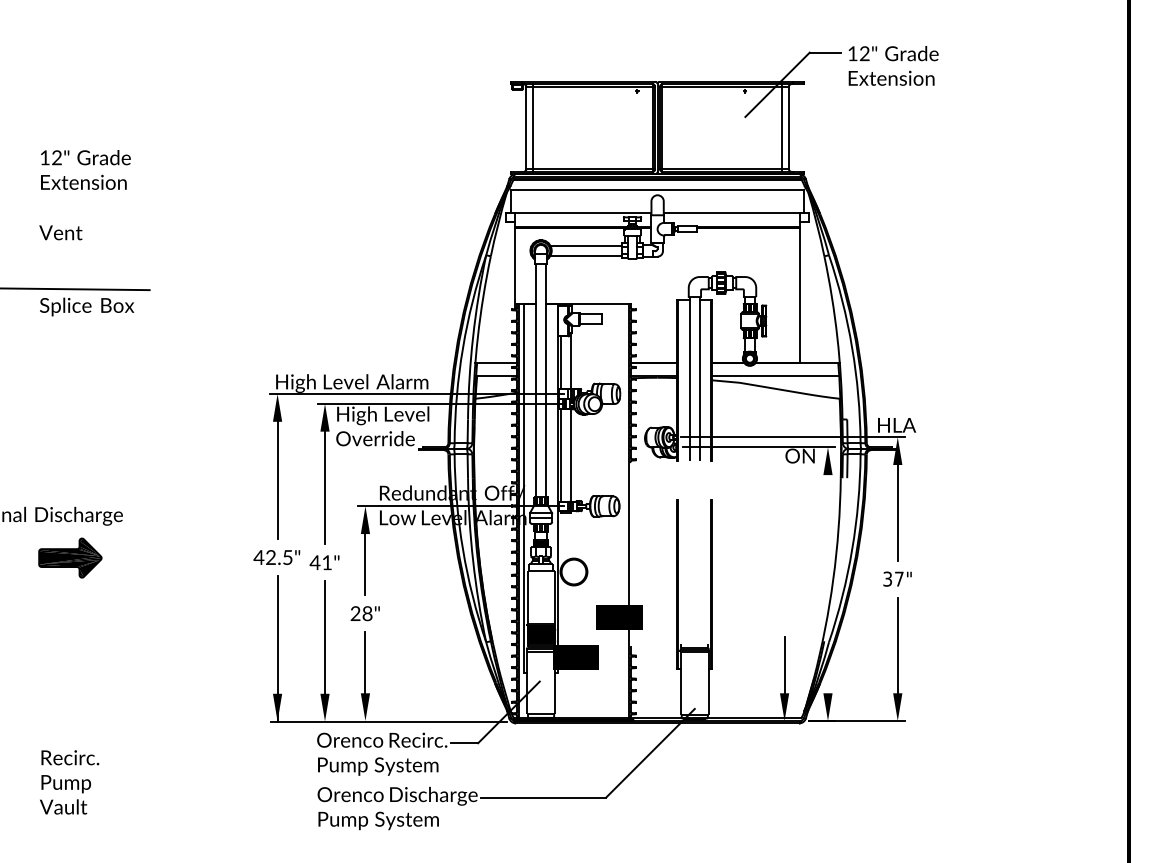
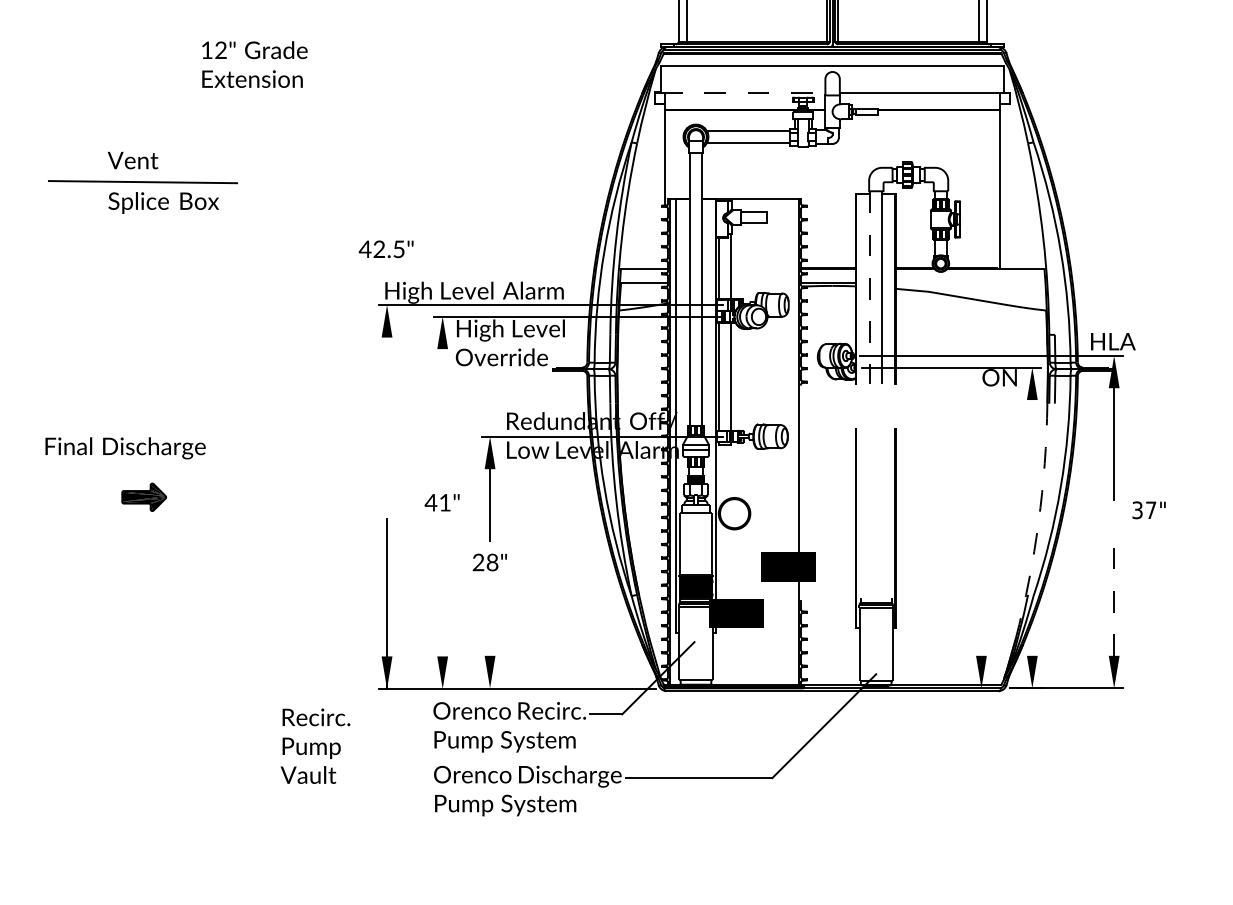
text: (85, 169) -> (254, 64), moved
line: (581, 212) -> (743, 92), solid -> dashed
text: (60, 232) -> (132, 160), moved
line: (775, 375) -> (970, 283), removed
line: (689, 379) -> (869, 287), solid -> dashed
line: (277, 479) -> (386, 405), removed
line: (325, 487) -> (443, 414), removed
part: (70, 557) -> (144, 496), size x0.6
text: (276, 557) -> (385, 249), moved
text: (897, 578) -> (1149, 509), moved
arc: (833, 579) -> (1038, 522), solid -> dashed
line: (325, 637) -> (443, 590), removed
line: (897, 645) -> (1113, 599), solid -> dashed
line: (365, 662) -> (490, 619), removed
line: (784, 665) -> (981, 623), removed
text: (69, 782) -> (315, 746), moved

